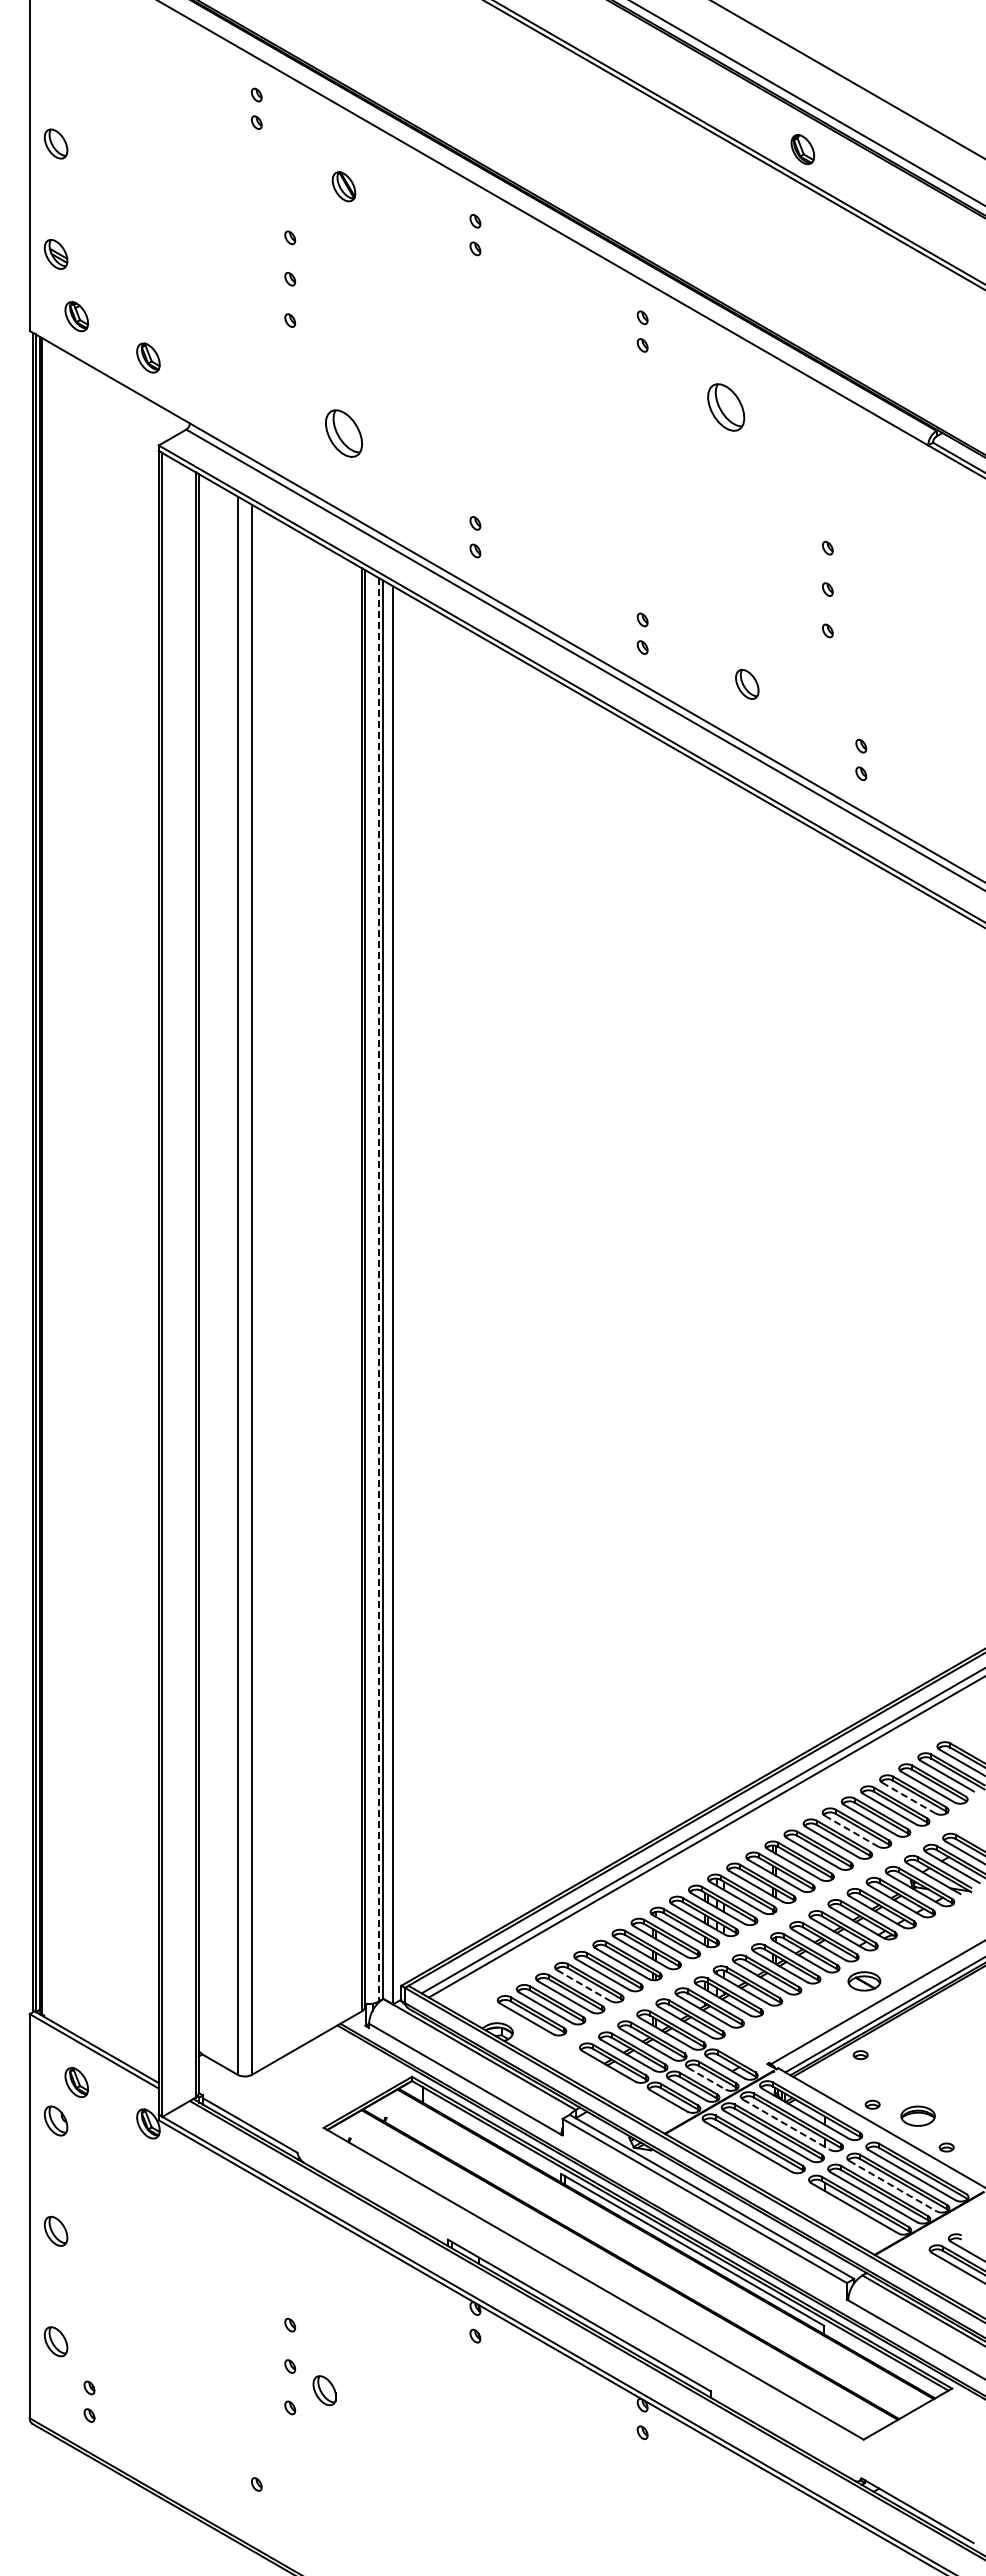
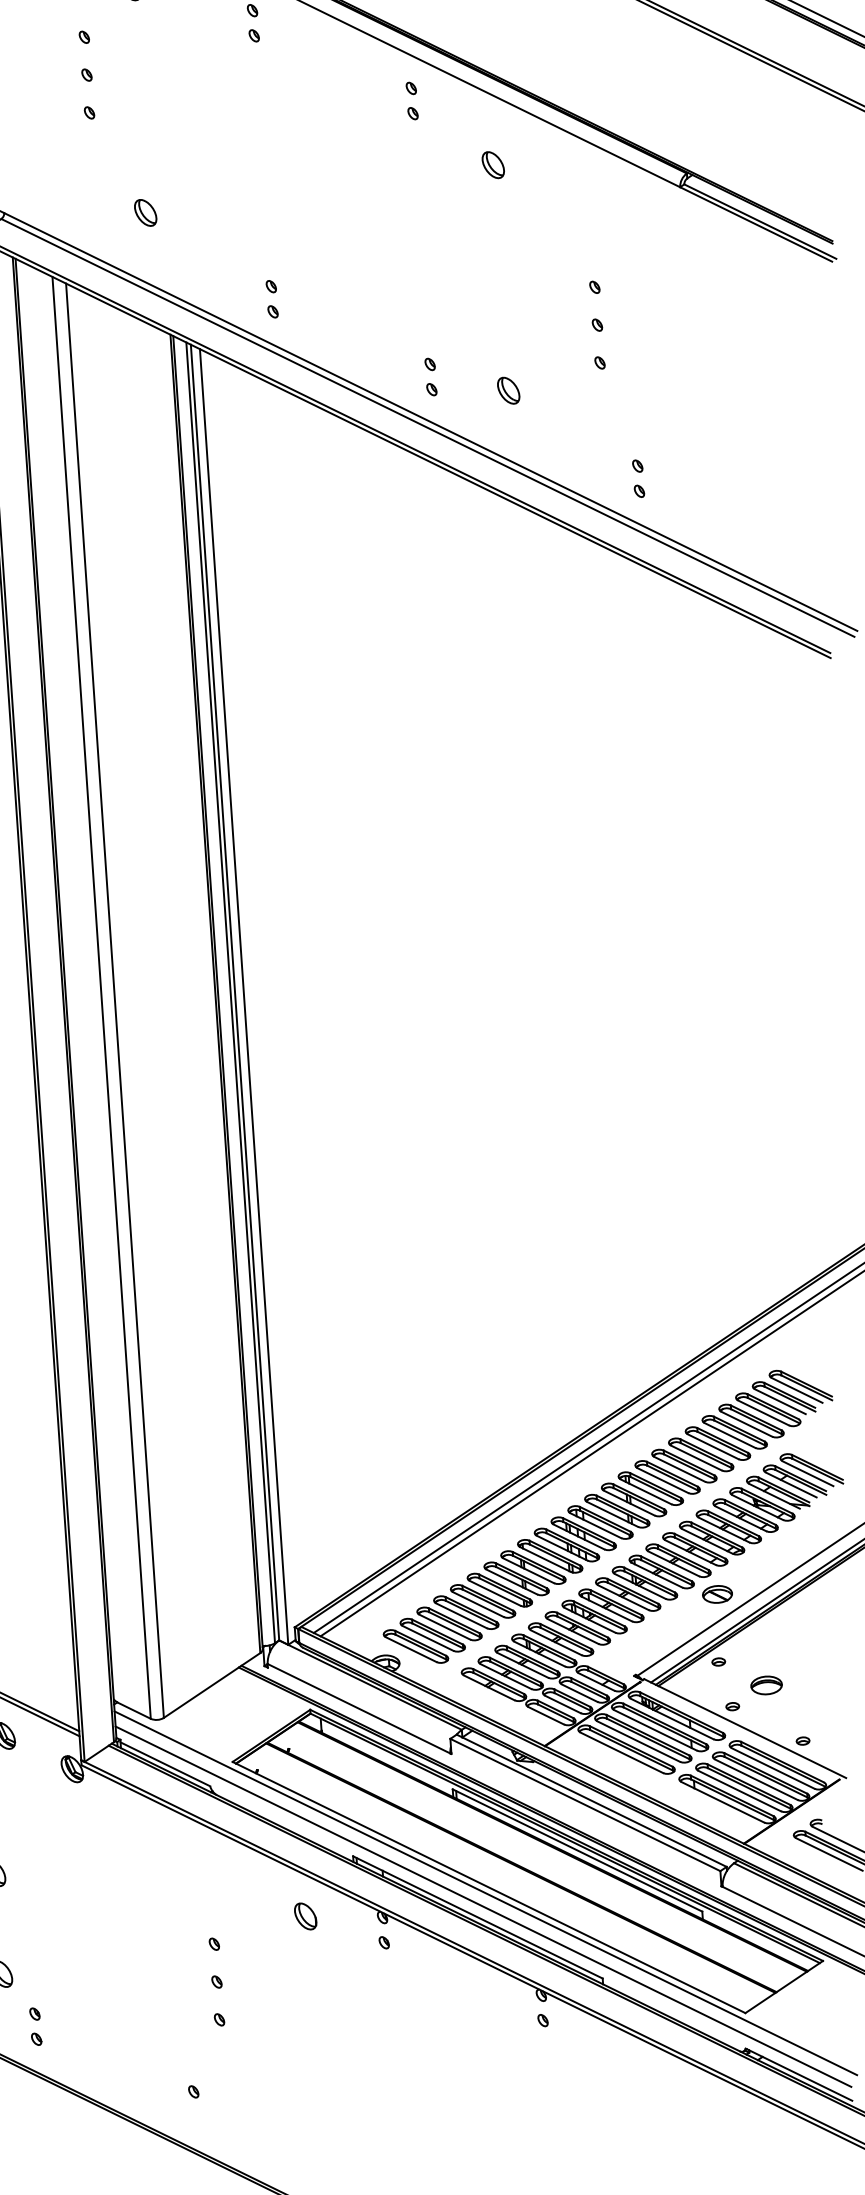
part: (726, 407) -> (493, 165), size x0.62
part: (343, 433) -> (145, 212), size x0.62
part: (747, 684) -> (508, 390), moved
line: (378, 1289) -> (230, 992), dashed -> solid
line: (908, 1798) -> (746, 1424), dashed -> solid
line: (851, 1831) -> (696, 1458), dashed -> solid
line: (583, 1985) -> (461, 1615), dashed -> solid
line: (706, 2078) -> (579, 1692), dashed -> solid
part: (917, 2115) -> (765, 1684), moved
line: (787, 2125) -> (656, 1730), dashed -> solid
line: (893, 2186) -> (756, 1780), dashed -> solid
line: (589, 2289) -> (485, 1893), added
line: (585, 2303) -> (482, 1906), added
part: (324, 2390) -> (305, 1916), moved

